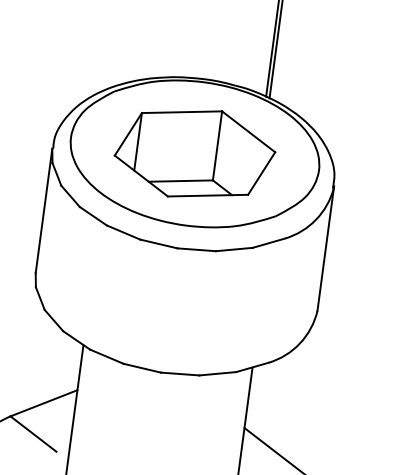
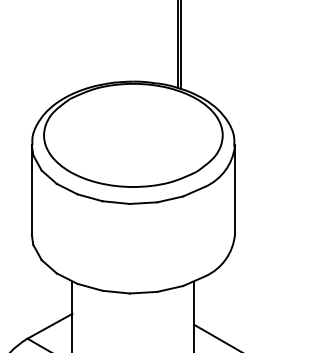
part: (195, 154) -> (133, 135), removed

